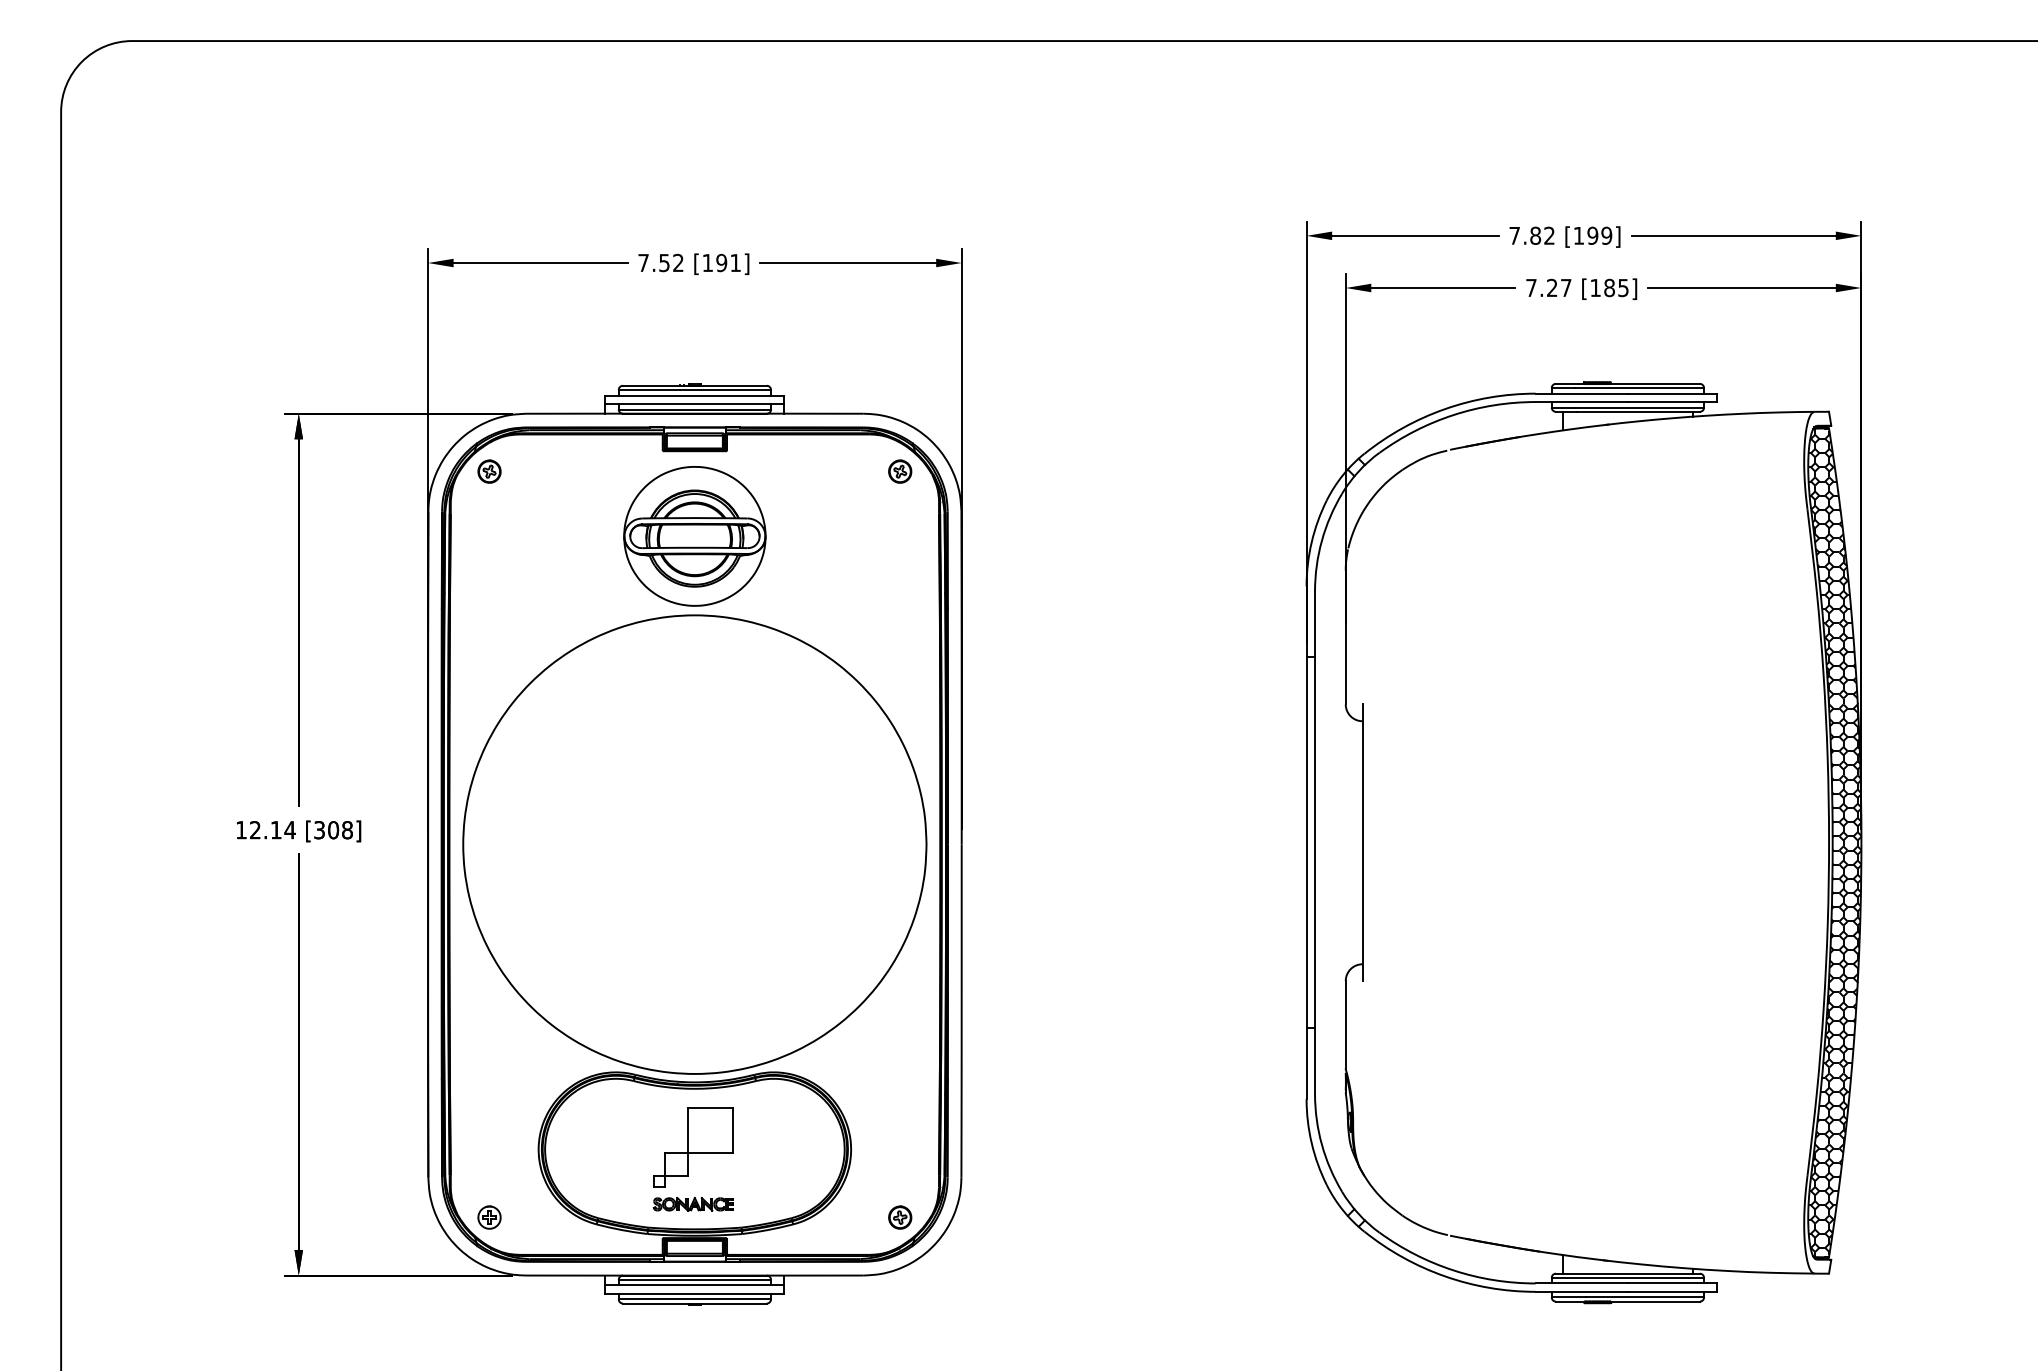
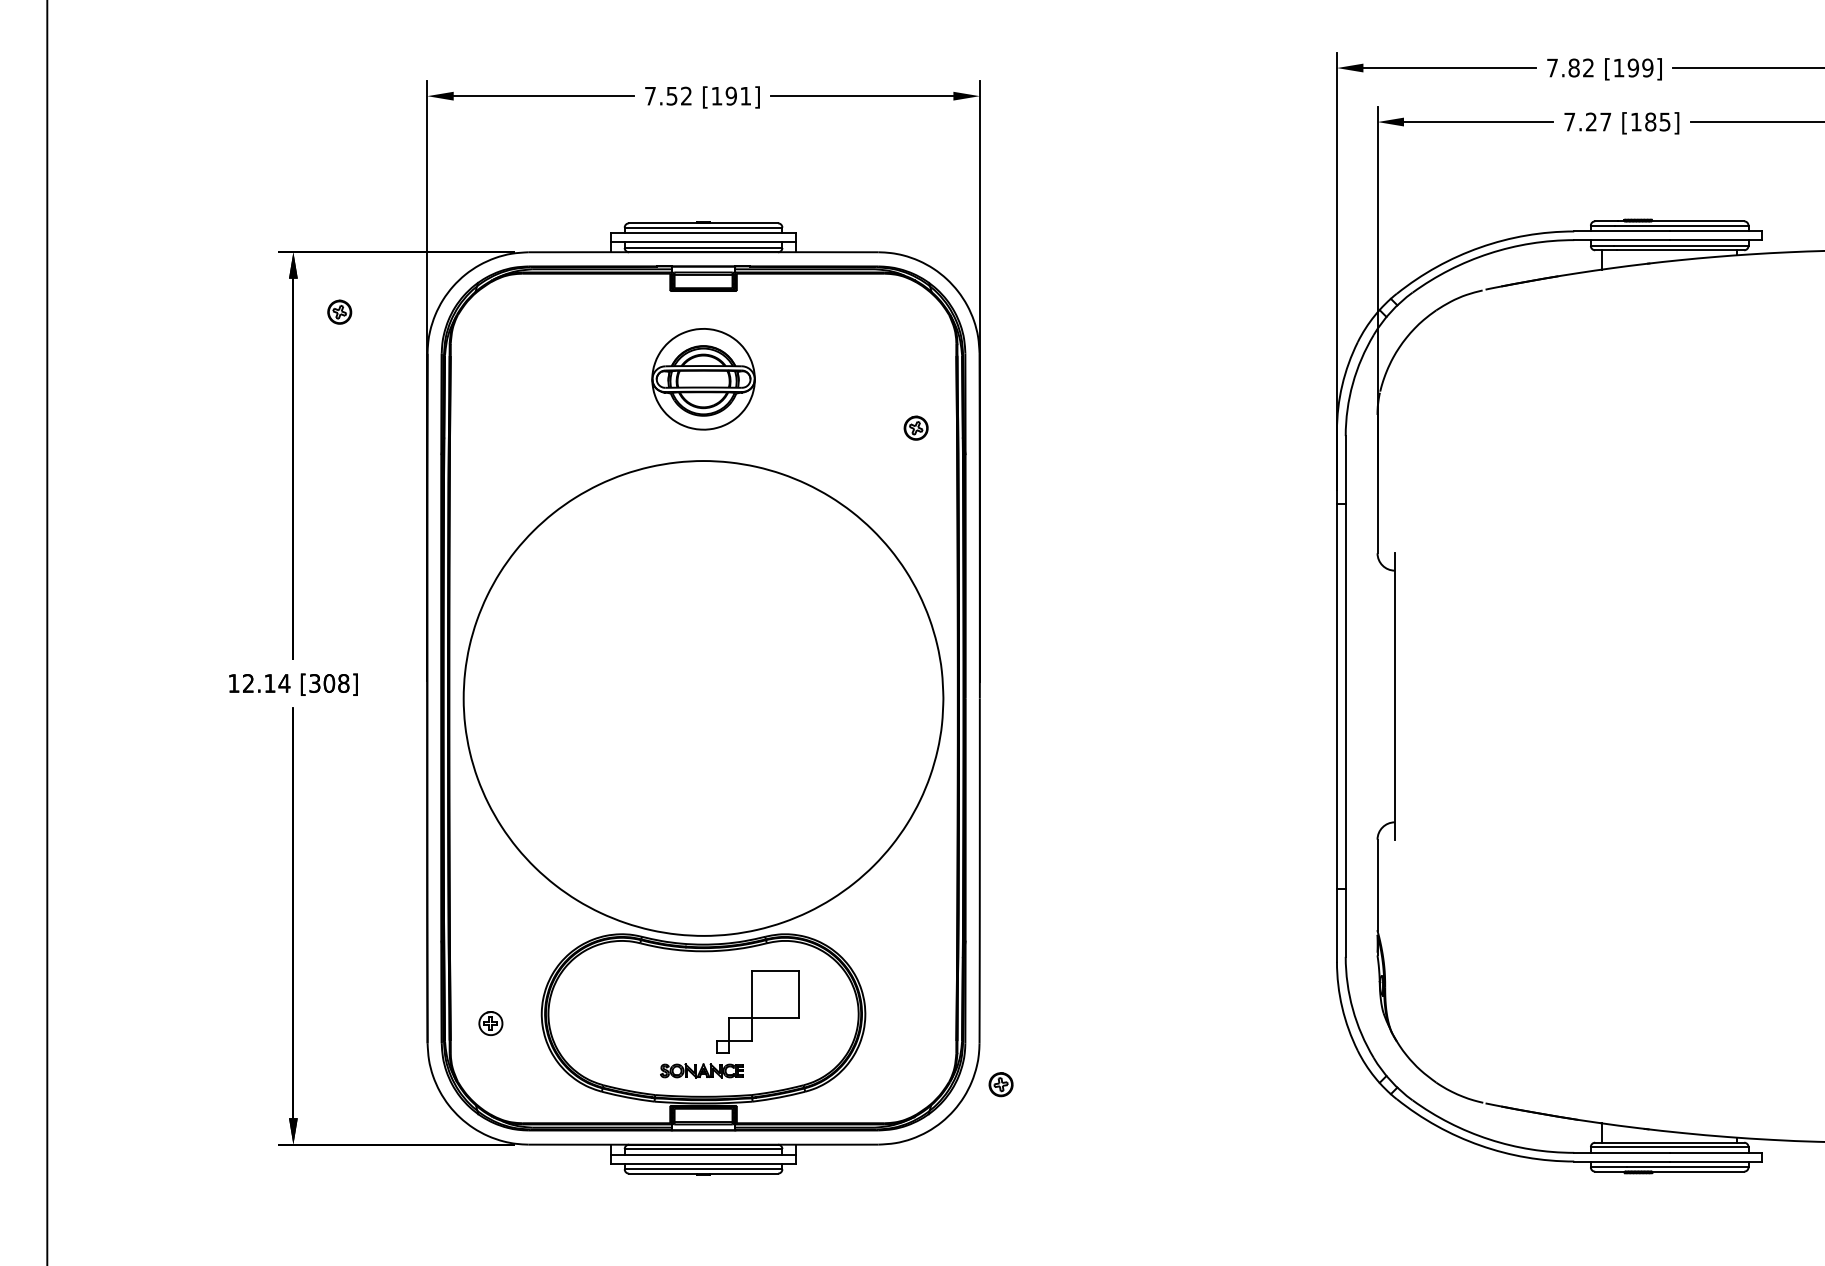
part: (489, 471) -> (339, 312), moved
part: (900, 471) -> (916, 428), moved
part: (694, 536) -> (703, 379), size x0.7
part: (693, 1147) -> (758, 1012), moved
part: (489, 1217) -> (490, 1023), moved
part: (900, 1217) -> (1001, 1084), moved

